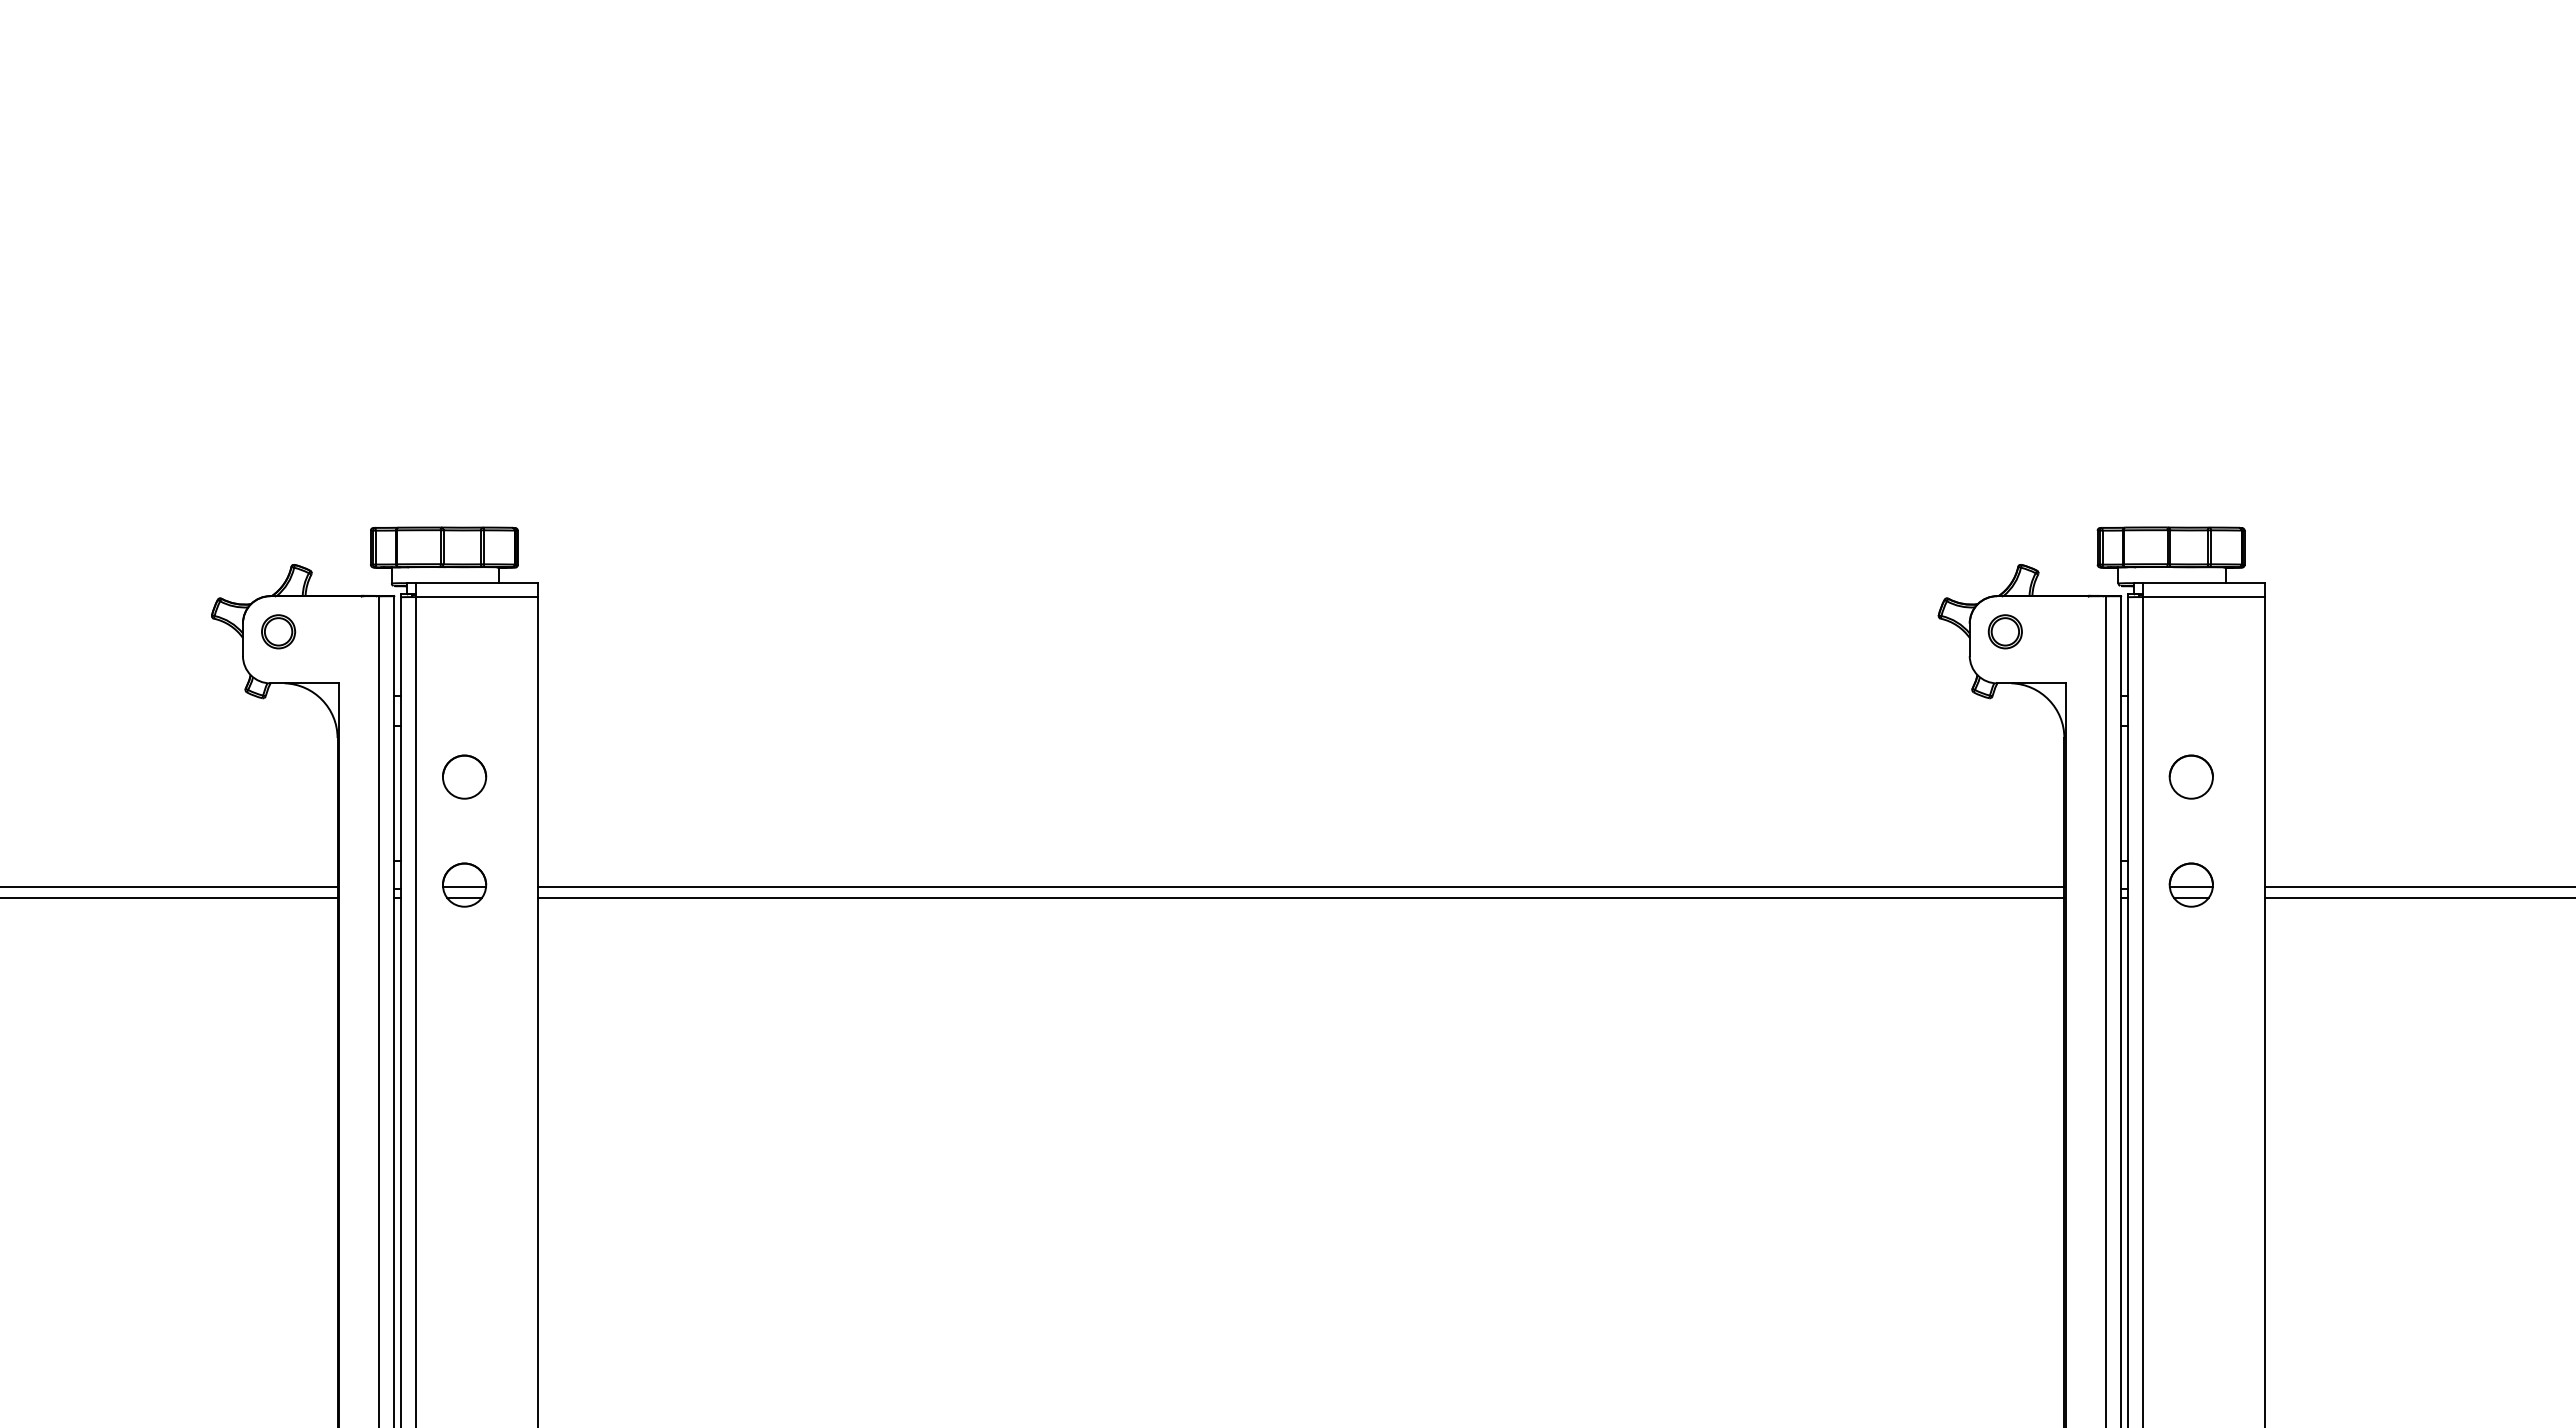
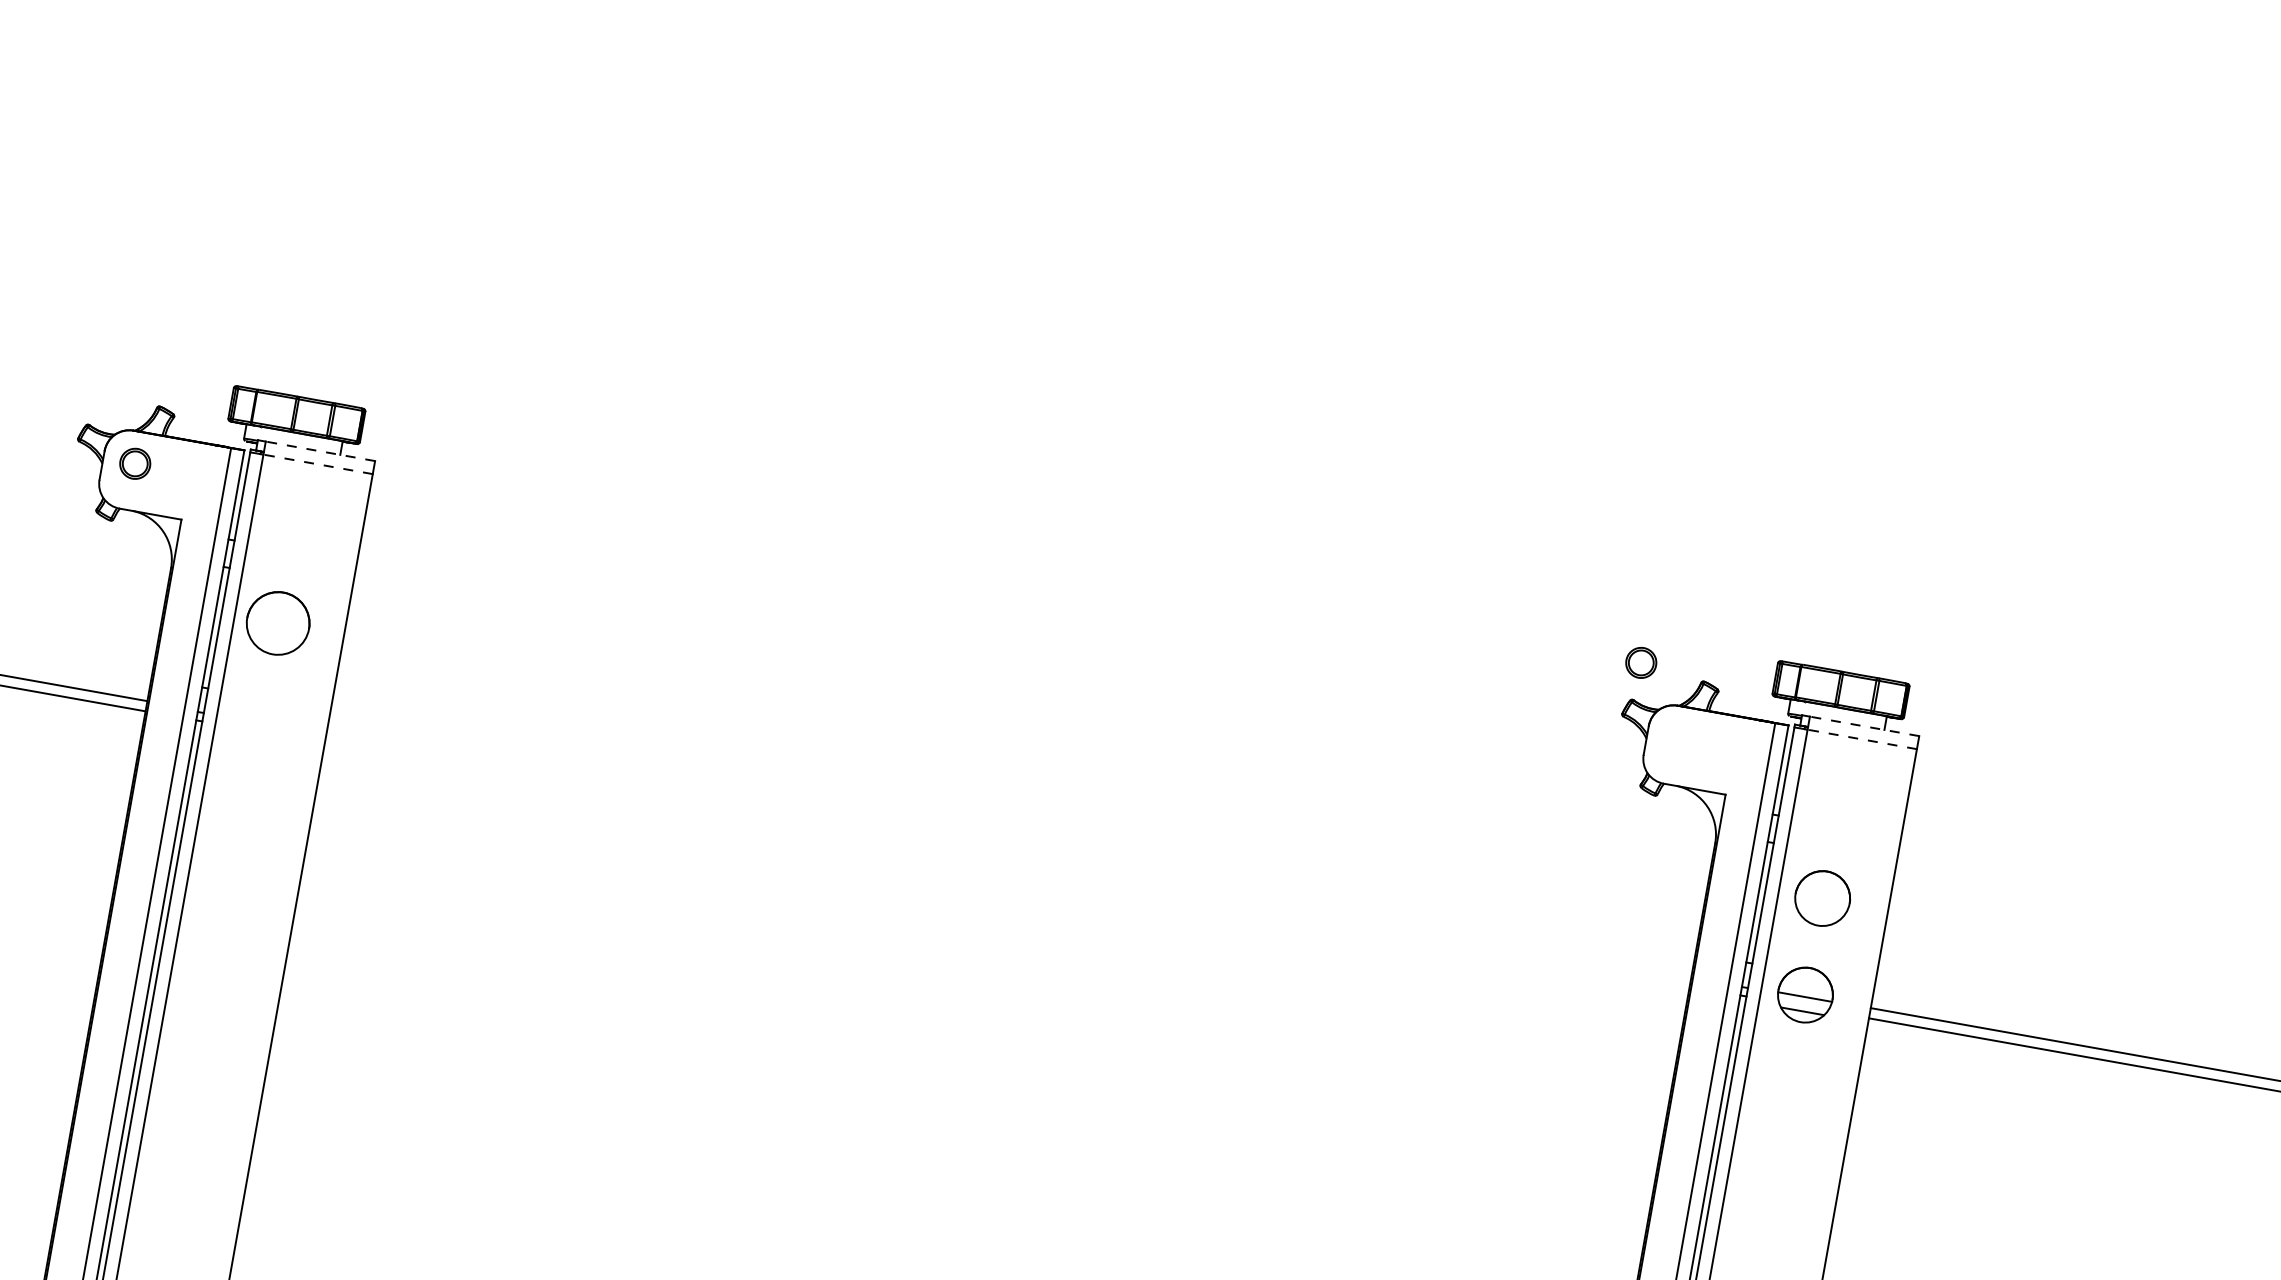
line: (476, 582) -> (320, 451), solid -> dashed
line: (2203, 582) -> (1864, 726), solid -> dashed
line: (476, 597) -> (317, 464), solid -> dashed
line: (2203, 597) -> (1862, 739), solid -> dashed
part: (2004, 631) -> (1640, 662), moved
circle: (464, 776) -> (278, 622), size x1.6
circle: (2190, 776) -> (1821, 897), size x1.4
part: (464, 884) -> (261, 719), removed
part: (2190, 884) -> (1804, 994), size x1.4
line: (1301, 886) -> (1009, 854), removed
line: (1301, 898) -> (1007, 865), removed

